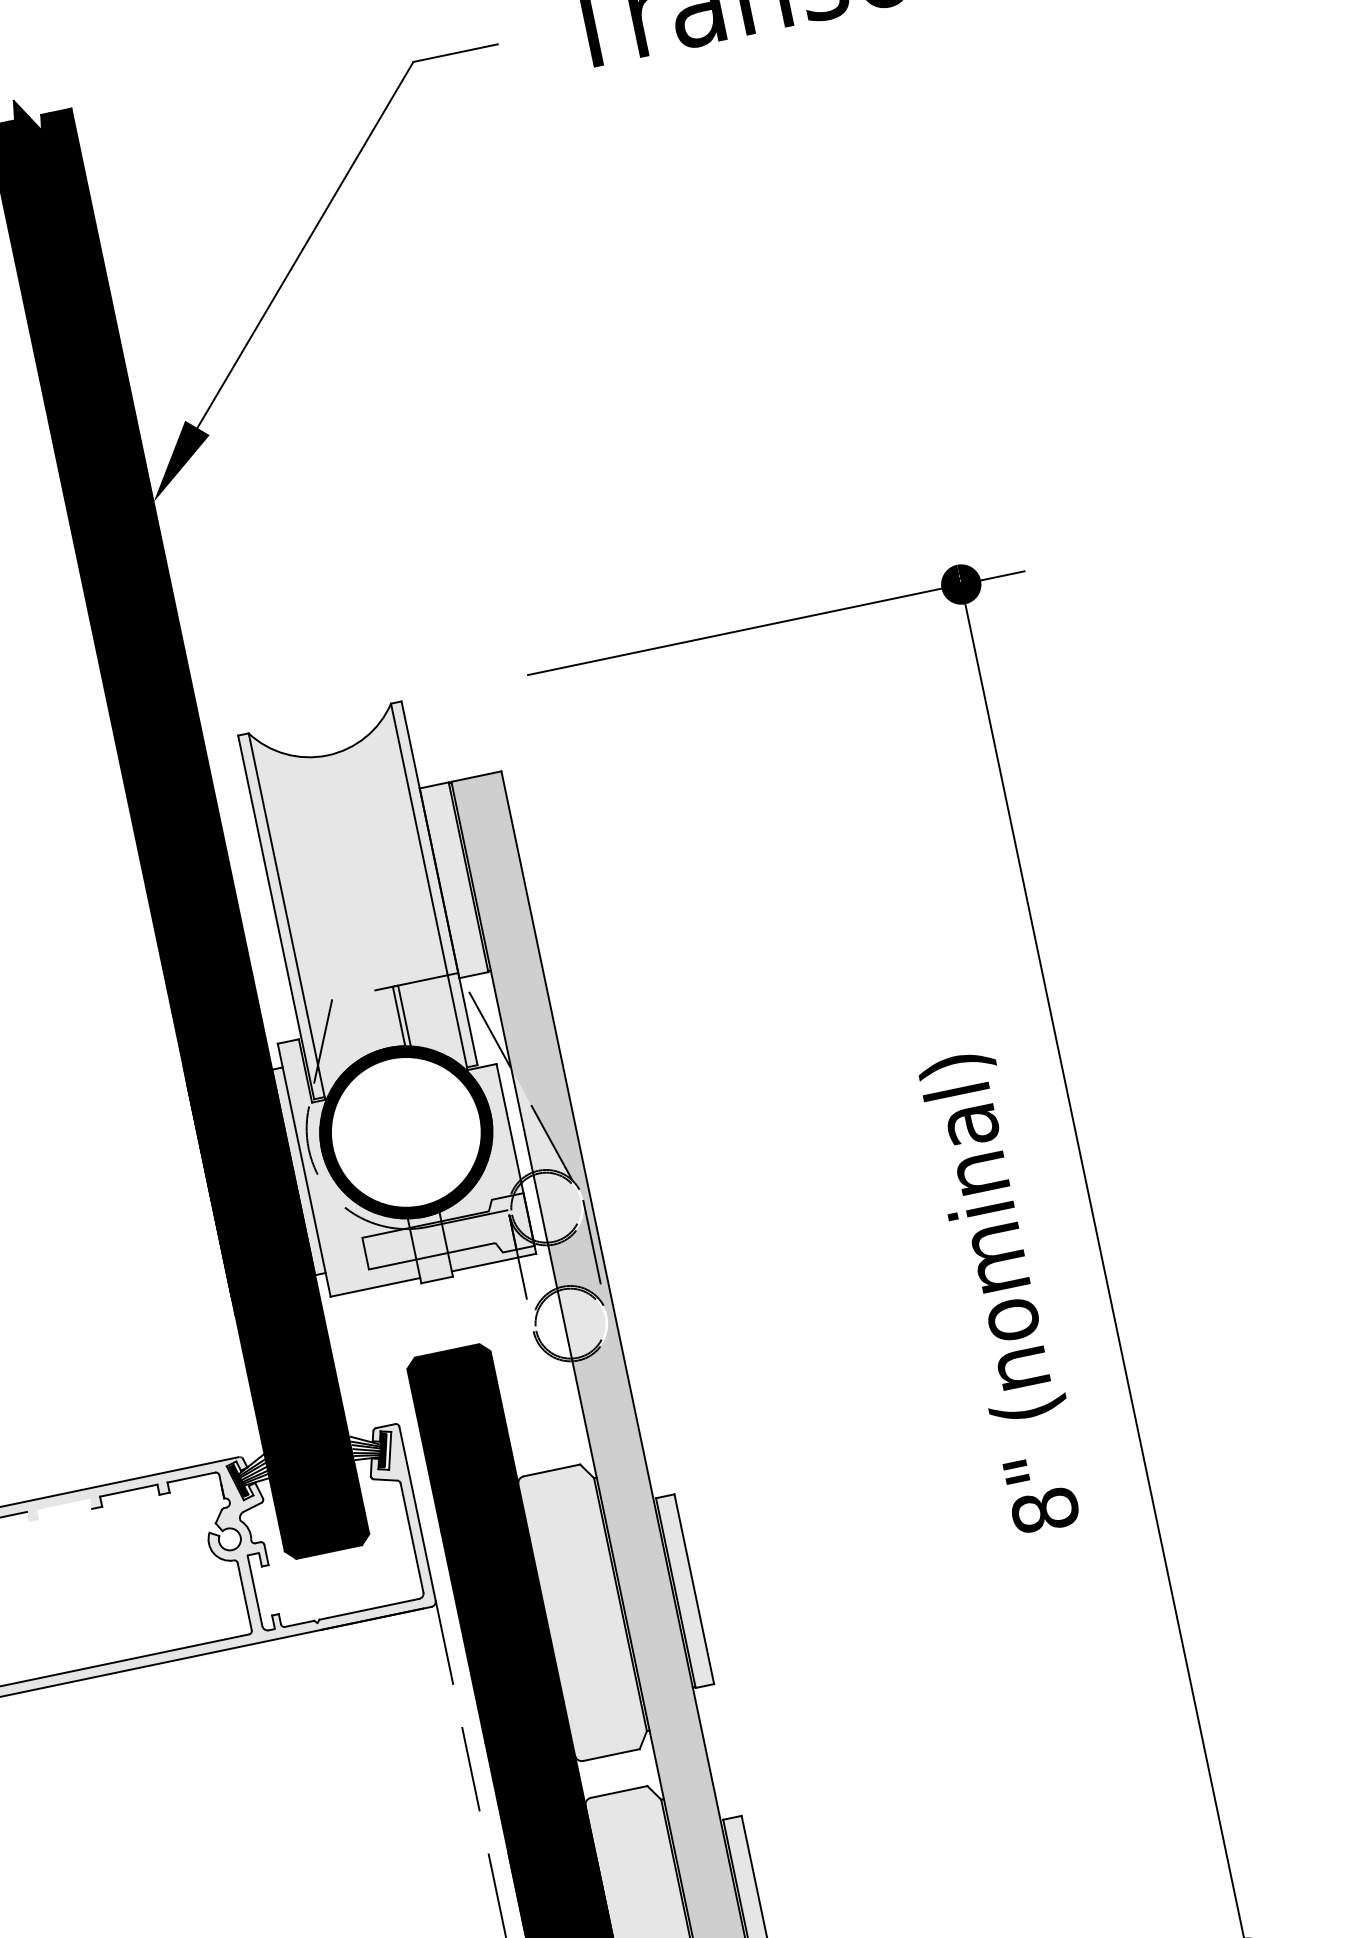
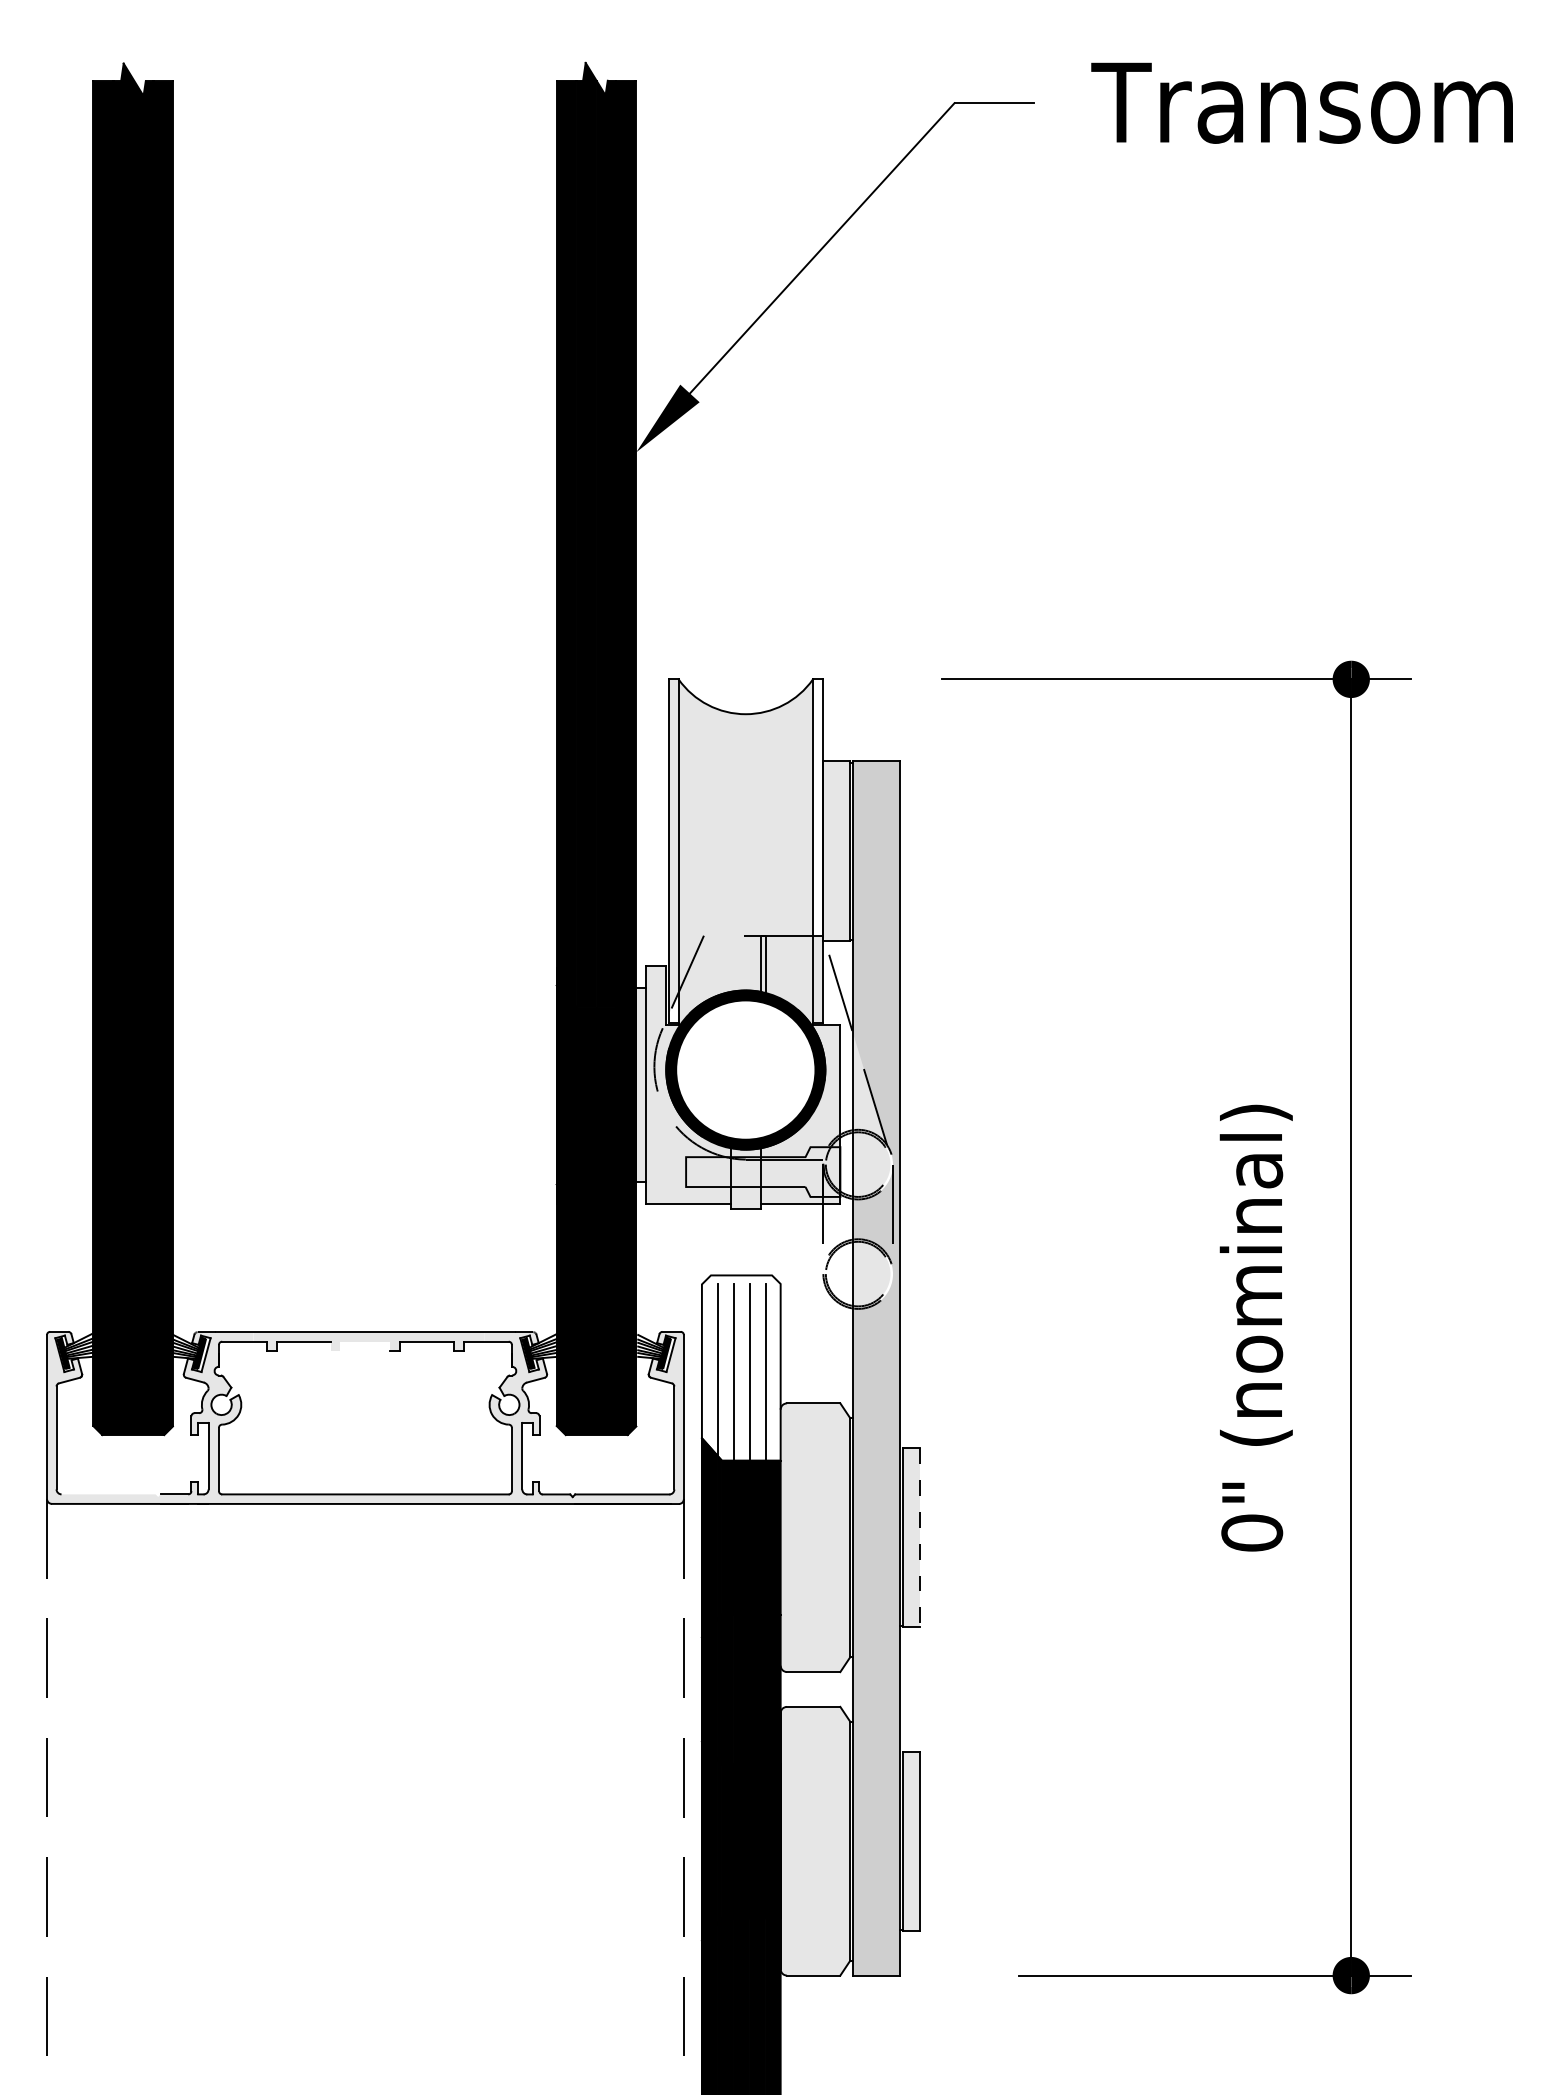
fill: (424, 838) -> (817, 807), removed
fill: (315, 1082) -> (673, 1007), removed
fill: (466, 1448) -> (740, 1367), removed
text: (1044, 1510) -> (1251, 1532), 8" -> 0"
line: (693, 1589) -> (919, 1537), solid -> dashed

